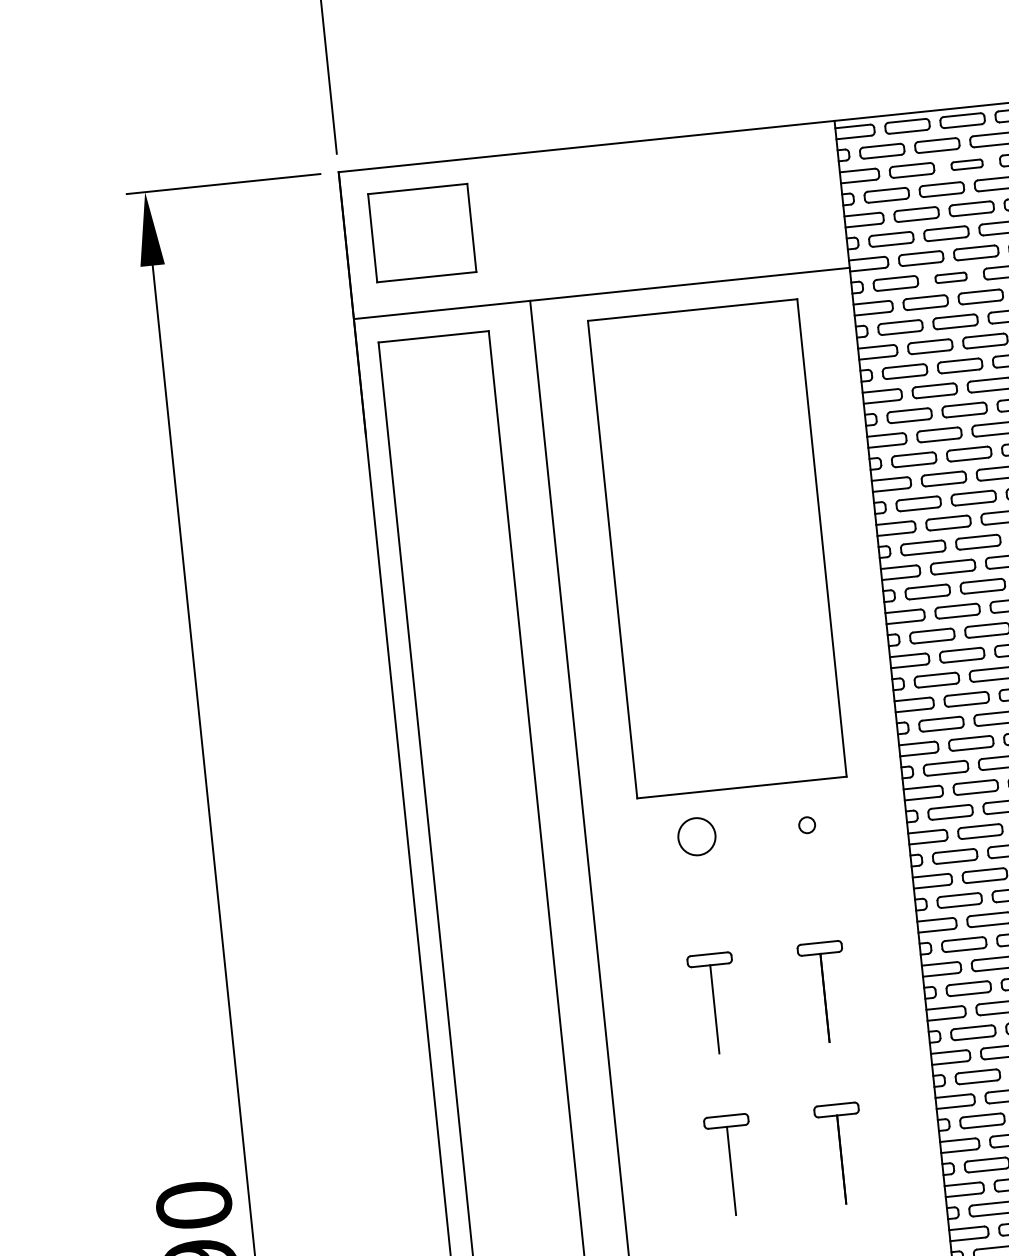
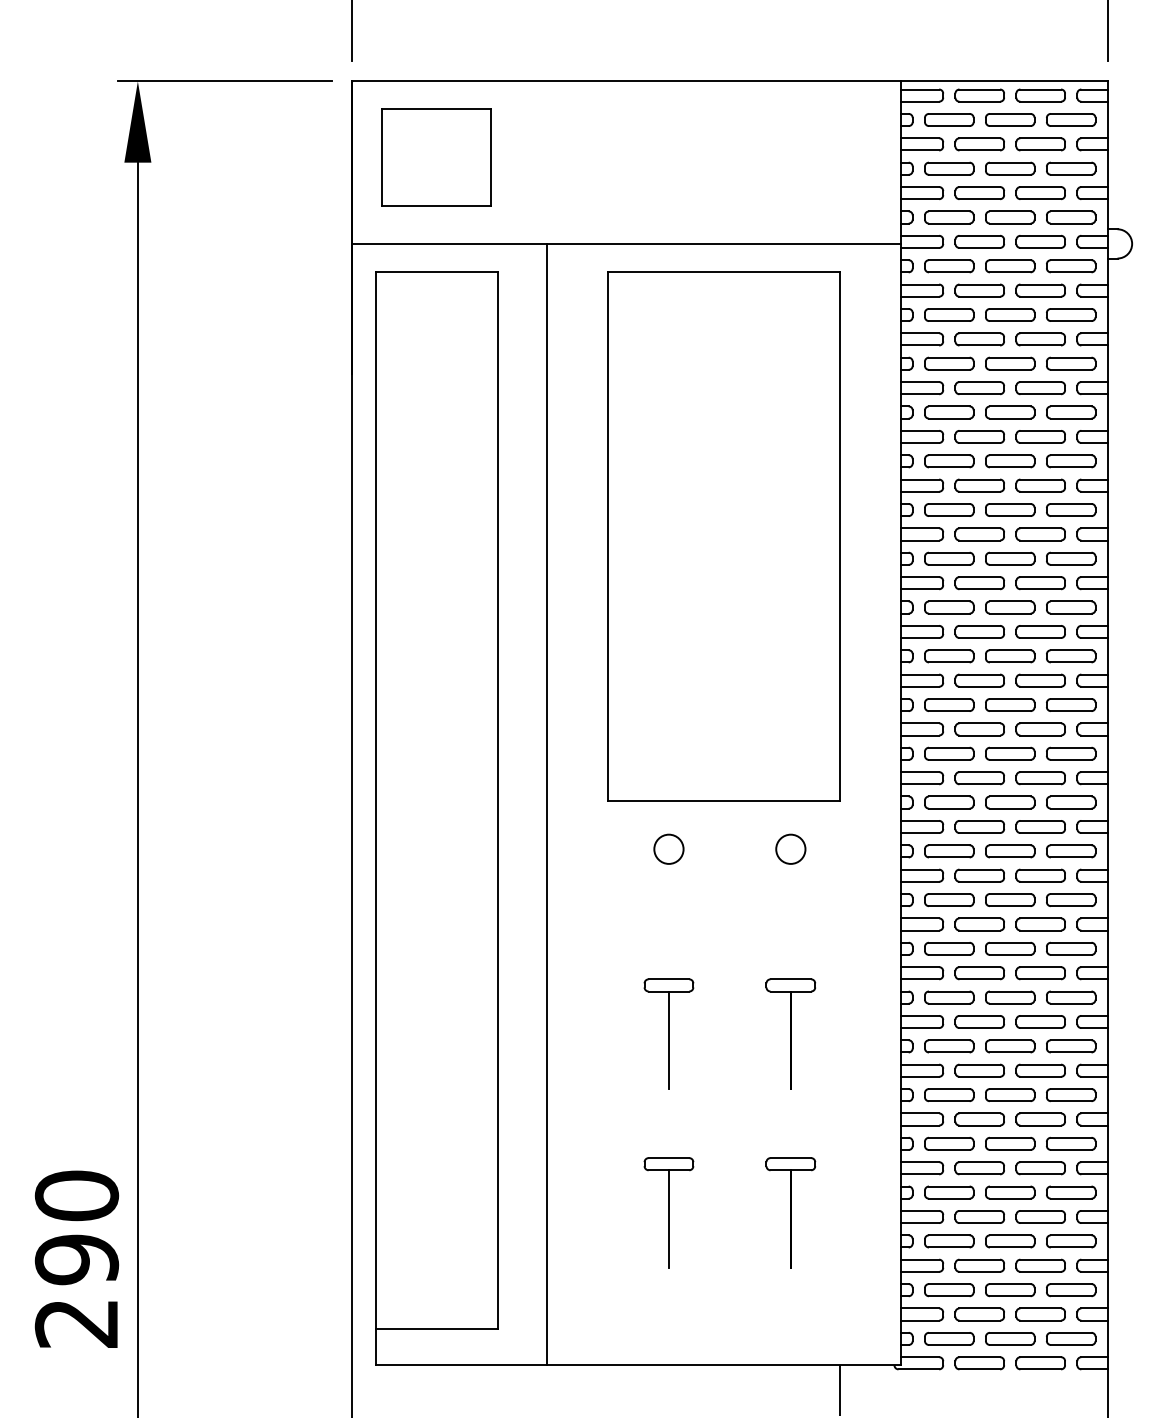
part: (966, 164) -> (1040, 144), size x1.43
part: (951, 277) -> (1010, 266), size x1.43
circle: (806, 824) -> (790, 848), size x1.67
circle: (696, 836) -> (668, 848), size x0.71

